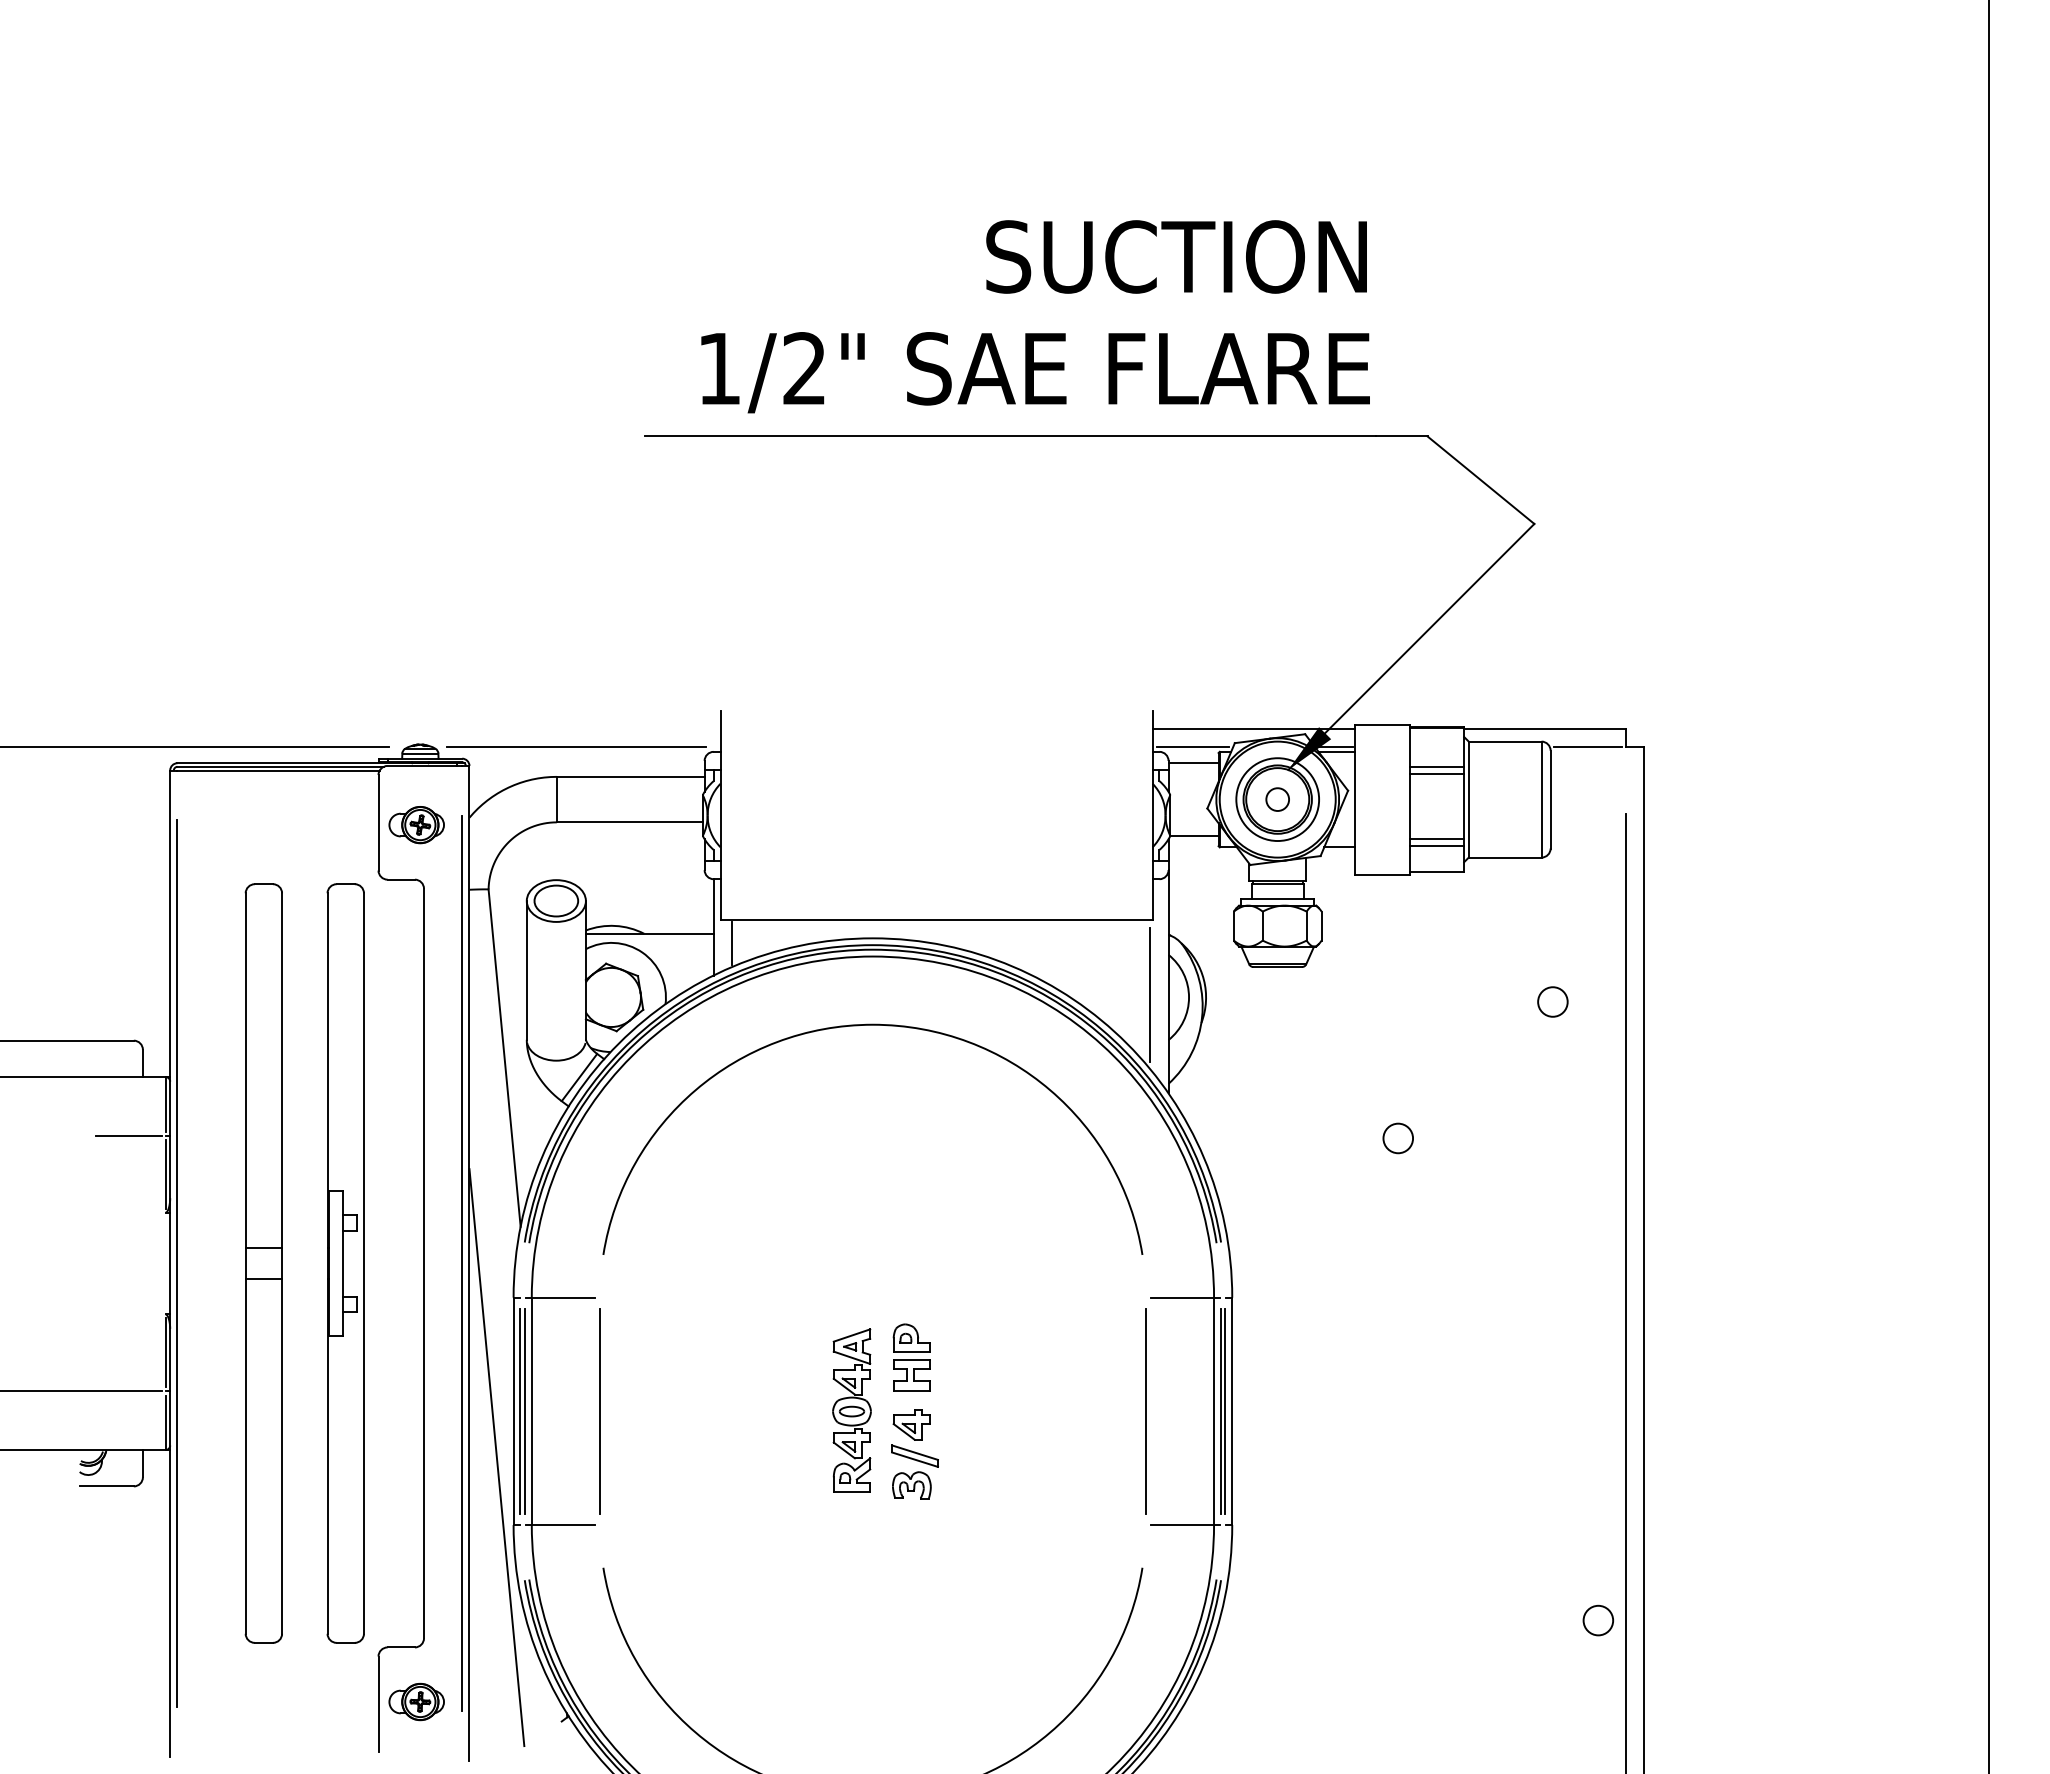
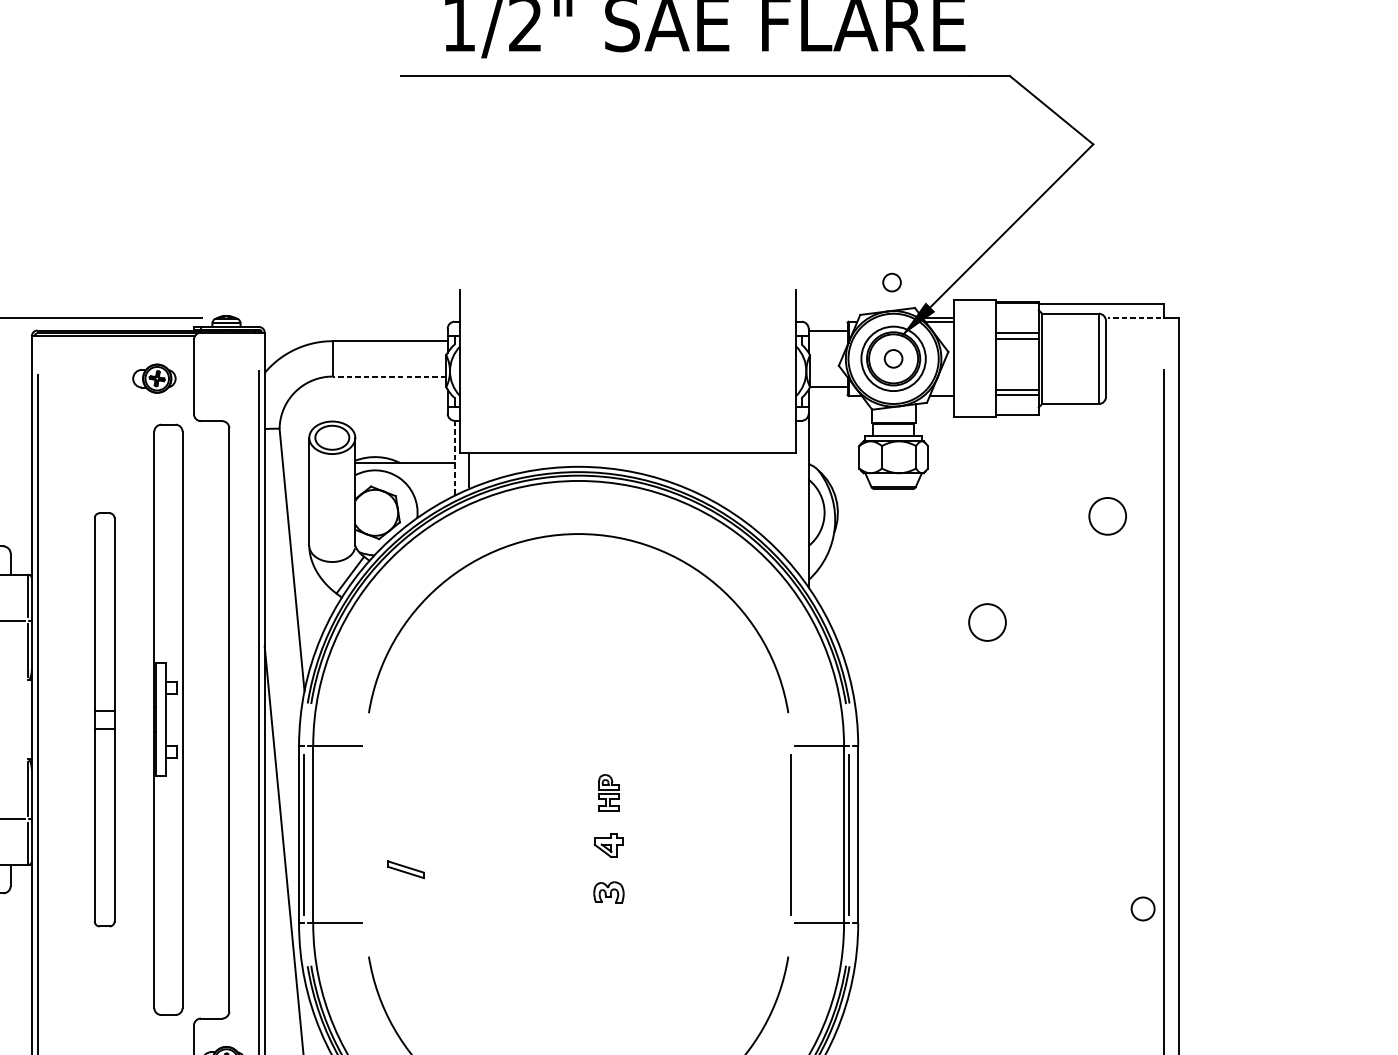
circle: (1275, 701) -> (891, 282), added
line: (1253, 729) -> (874, 304), removed
line: (576, 747) -> (347, 318), removed
line: (1192, 747) -> (827, 318), removed
line: (1587, 747) -> (1134, 318), solid -> dashed
line: (629, 822) -> (389, 376), solid -> dashed
part: (416, 825) -> (154, 379), moved
line: (713, 927) -> (454, 458), solid -> dashed
line: (1150, 994) -> (794, 510), removed
circle: (1552, 1001) -> (1107, 515), size x1.6
circle: (1397, 1138) -> (986, 622), size x1.6
part: (263, 1263) -> (104, 719), size x0.7
part: (911, 1357) -> (608, 792), size x0.7
part: (851, 1410) -> (561, 834), removed
line: (524, 1411) -> (307, 834), removed
line: (599, 1411) -> (365, 834), removed
line: (1225, 1411) -> (852, 834), removed
part: (914, 1455) -> (405, 869), moved
circle: (1598, 1620) -> (1143, 908), moved

